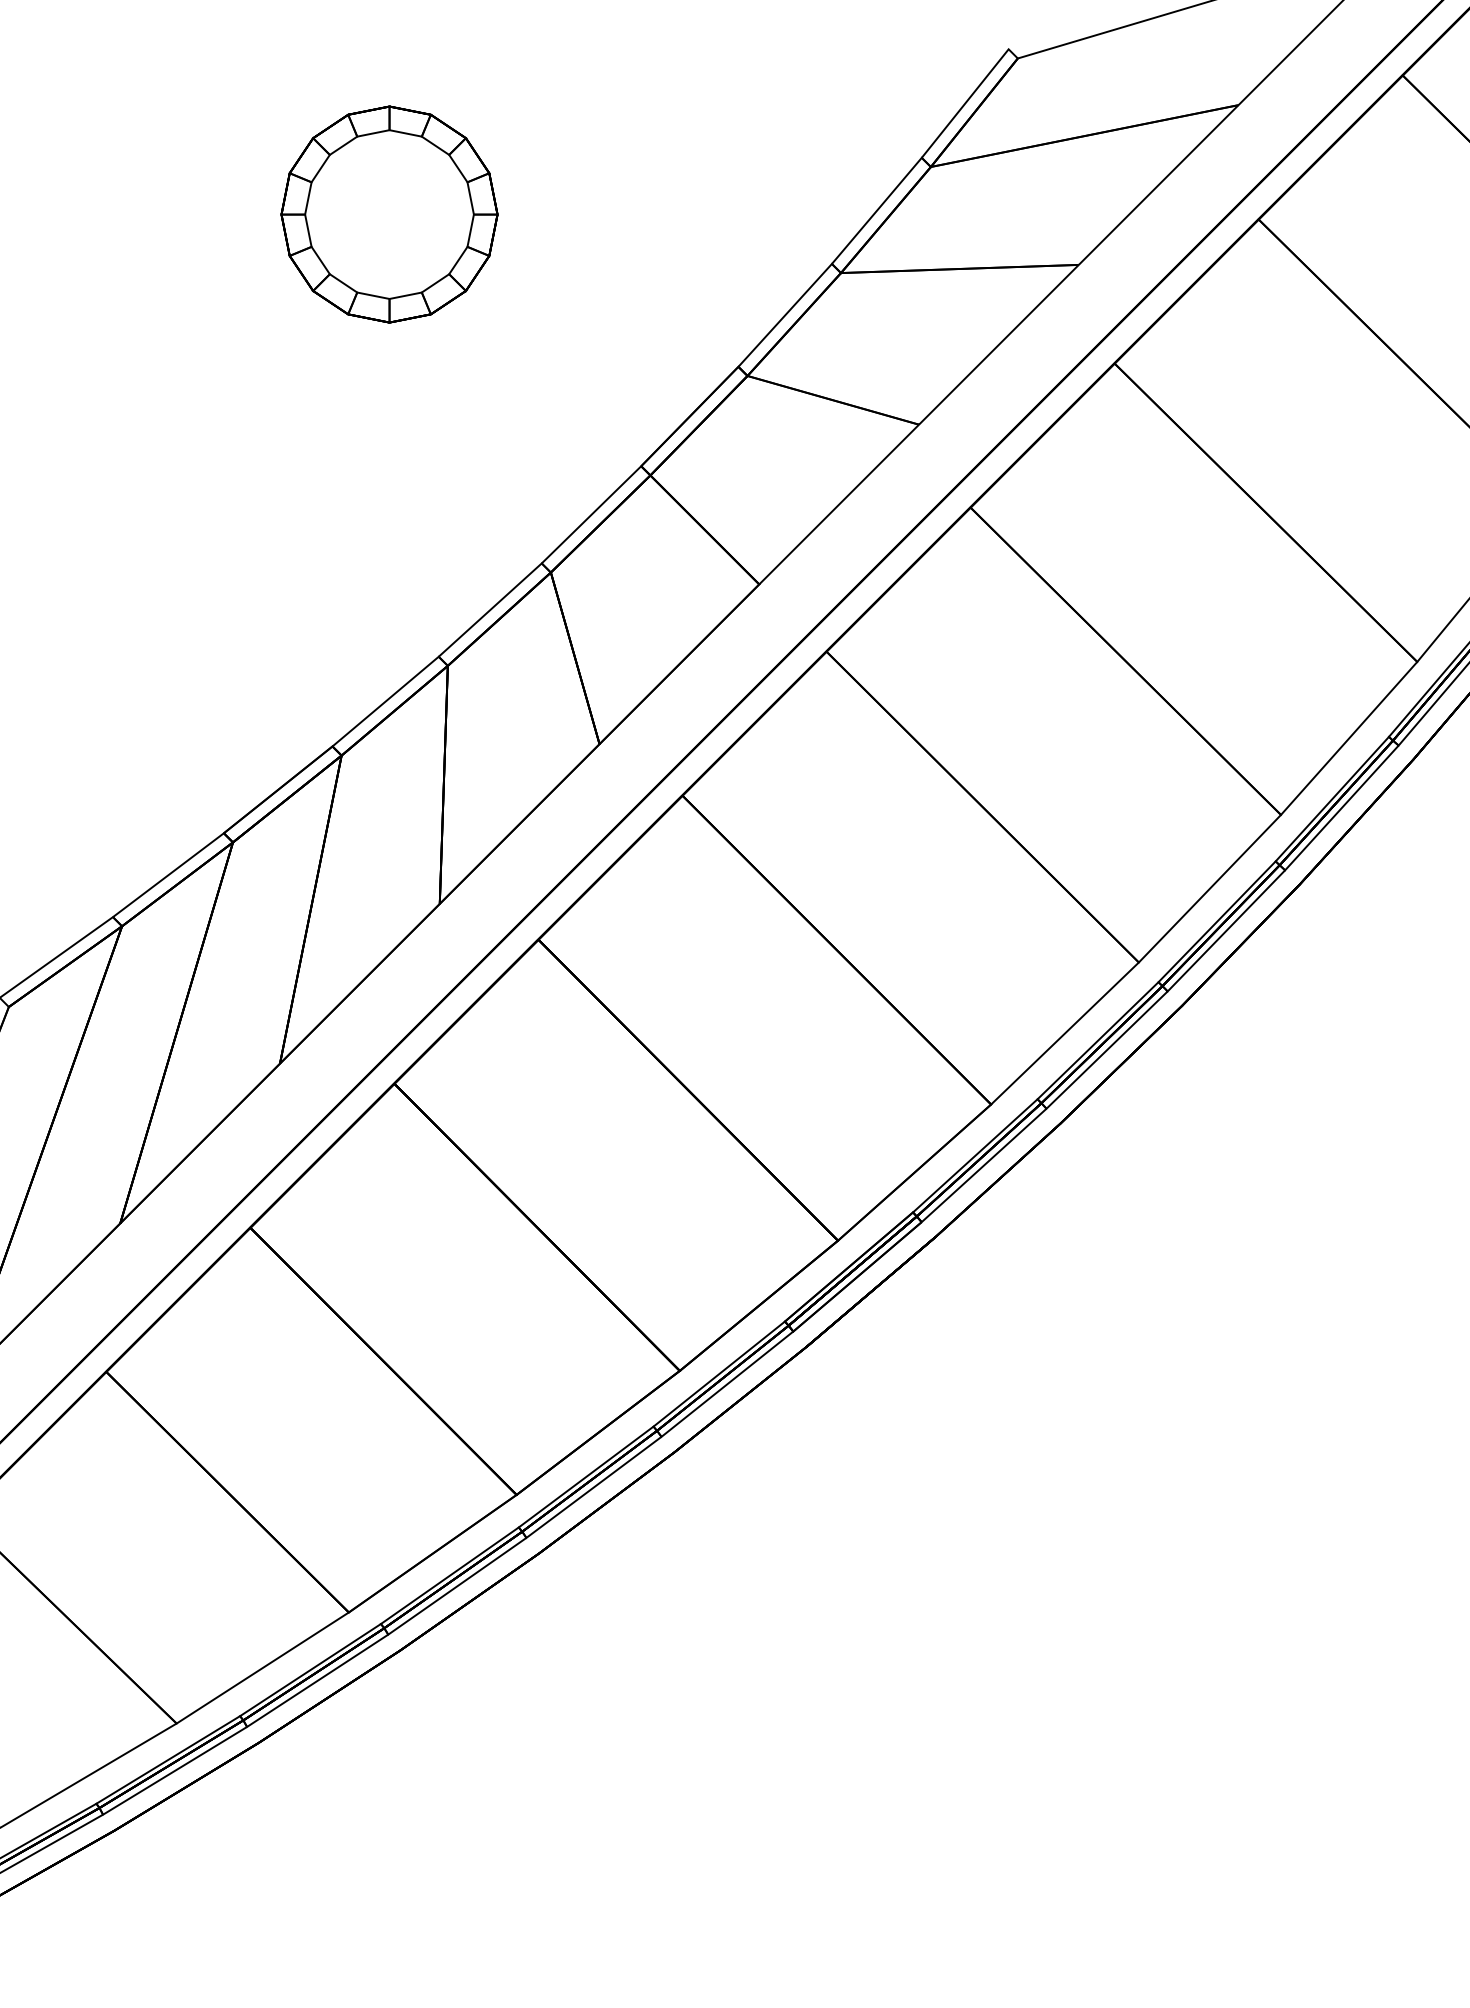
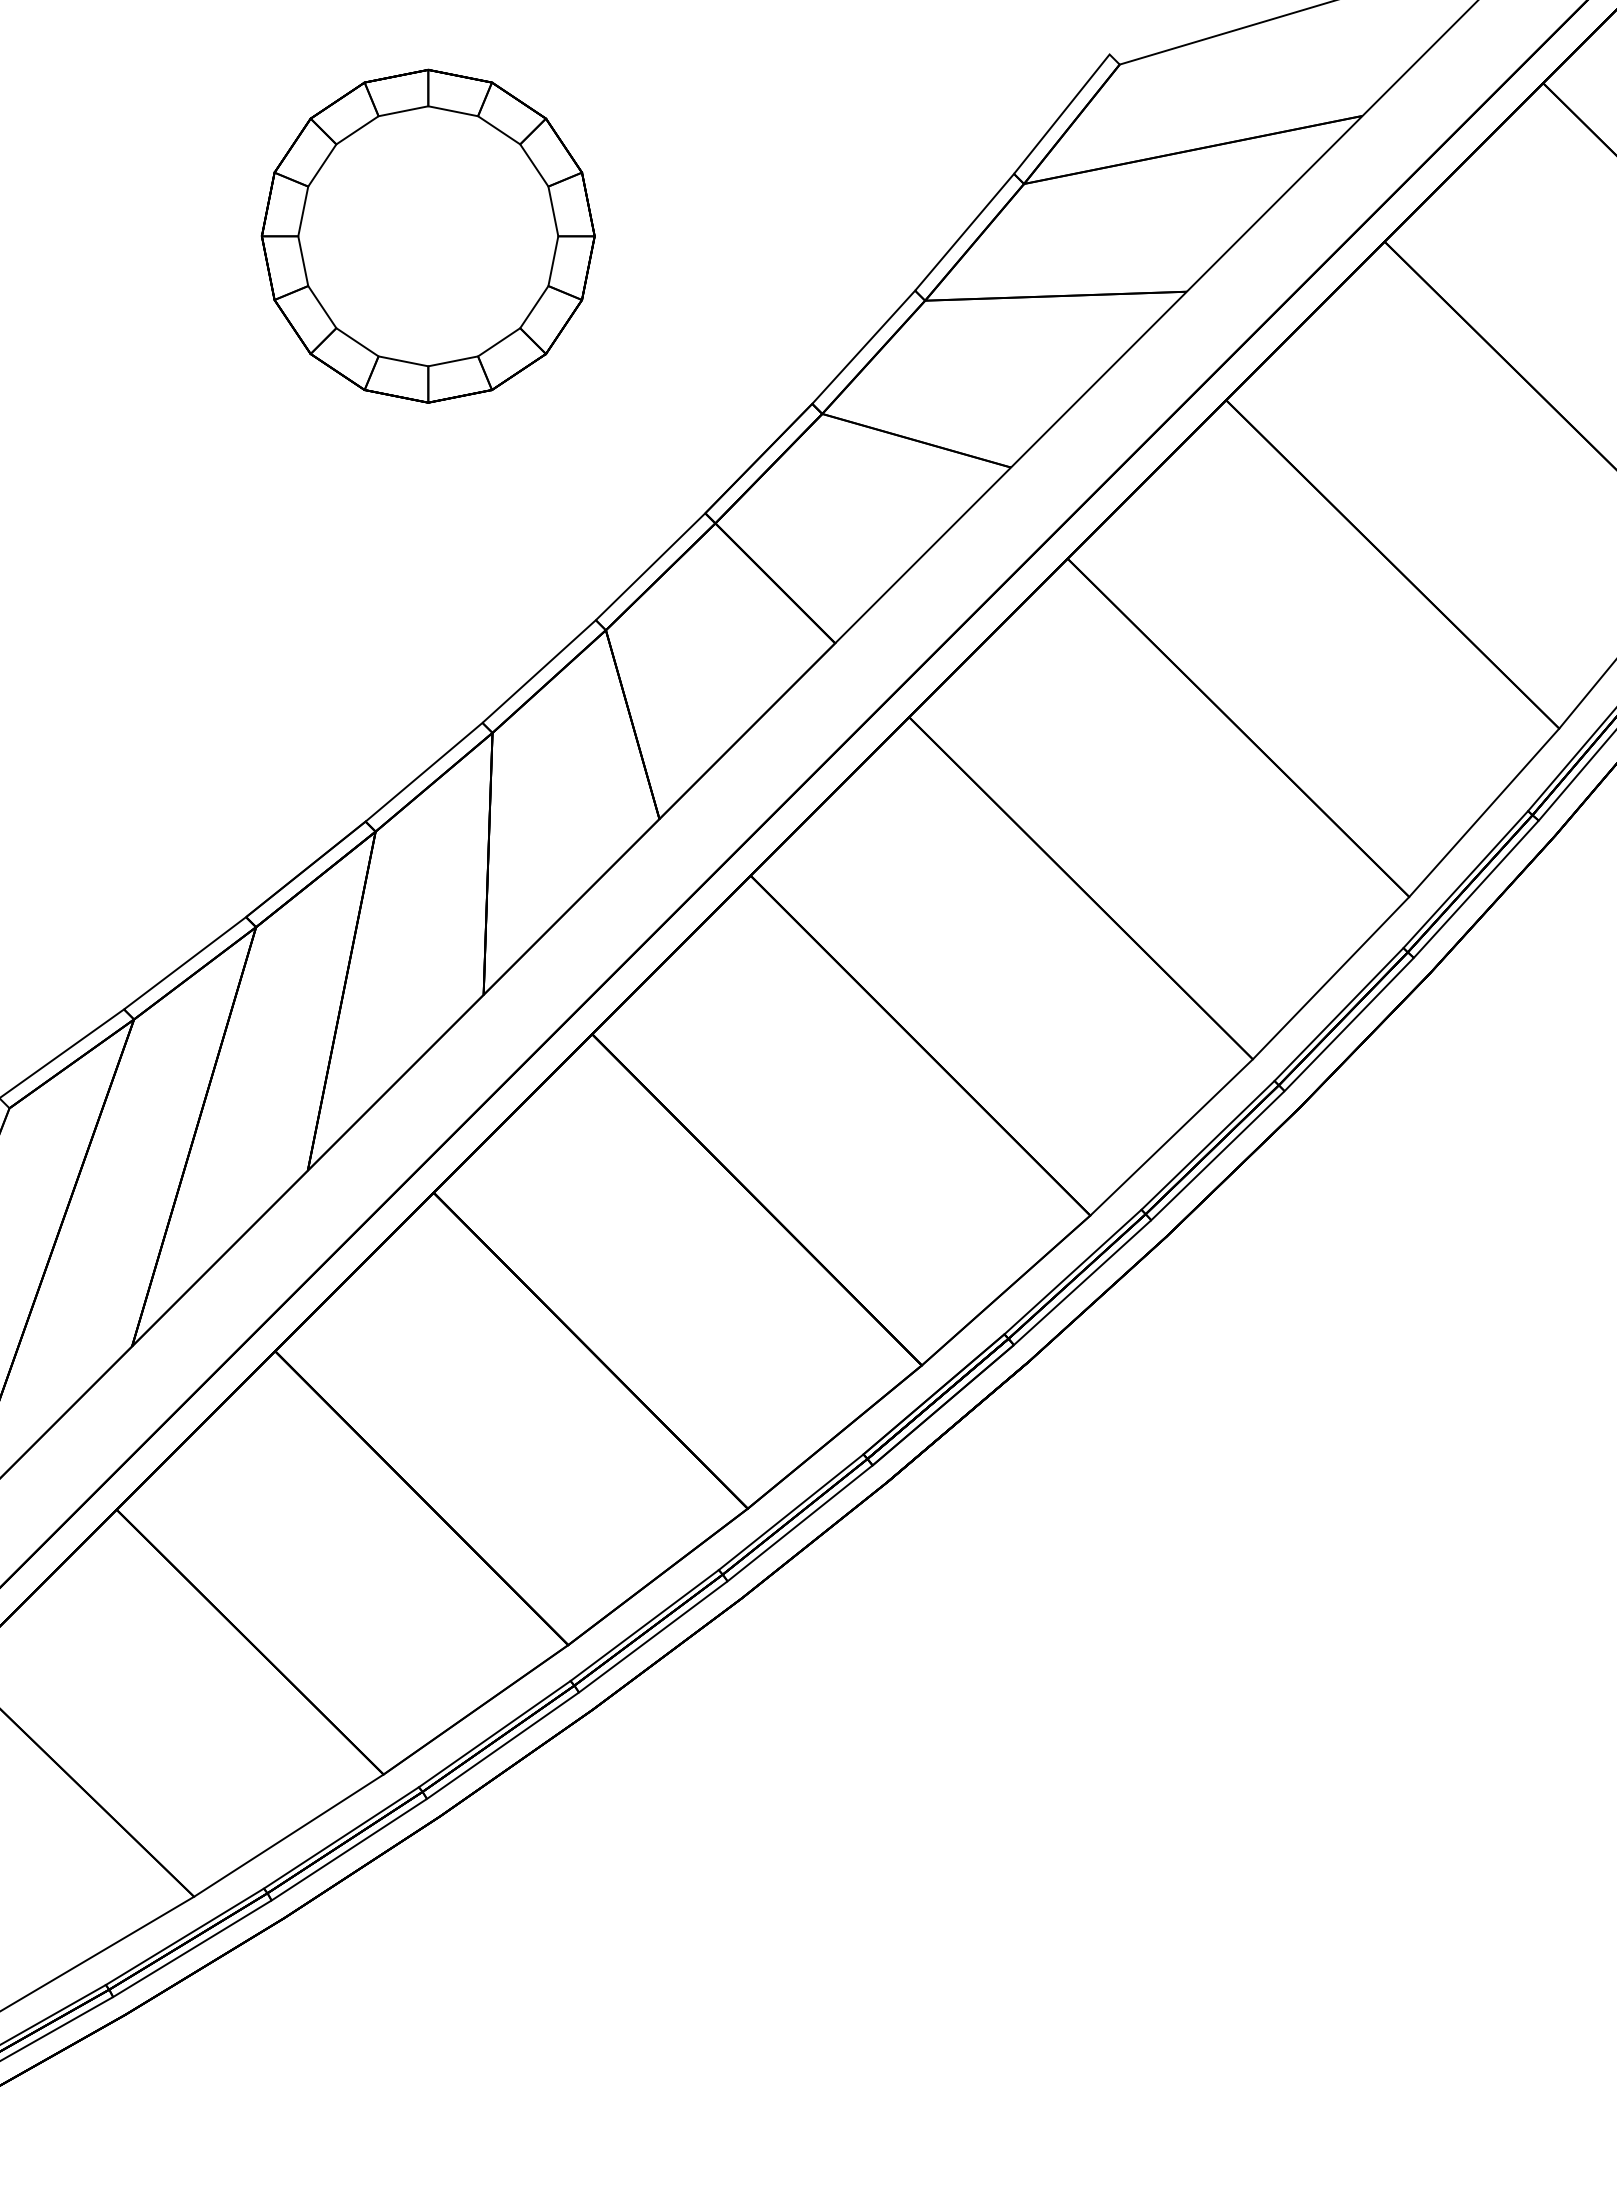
part: (389, 214) -> (428, 236), size x1.4

